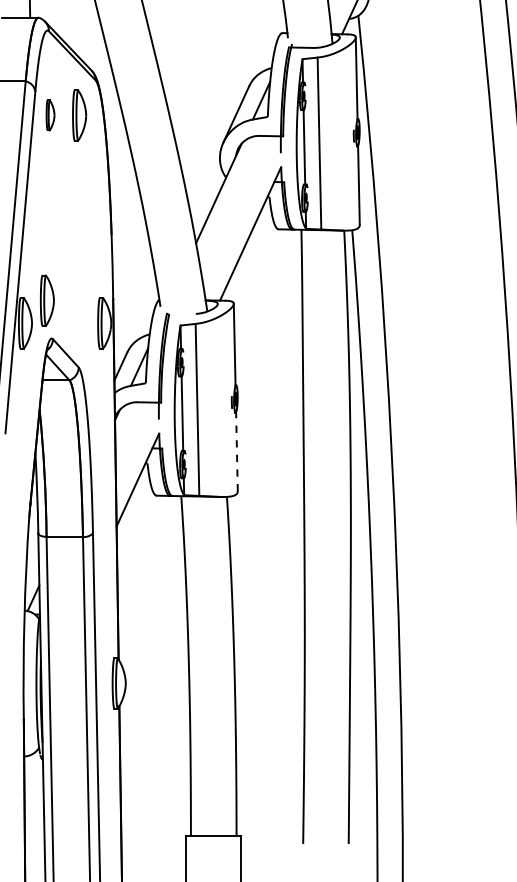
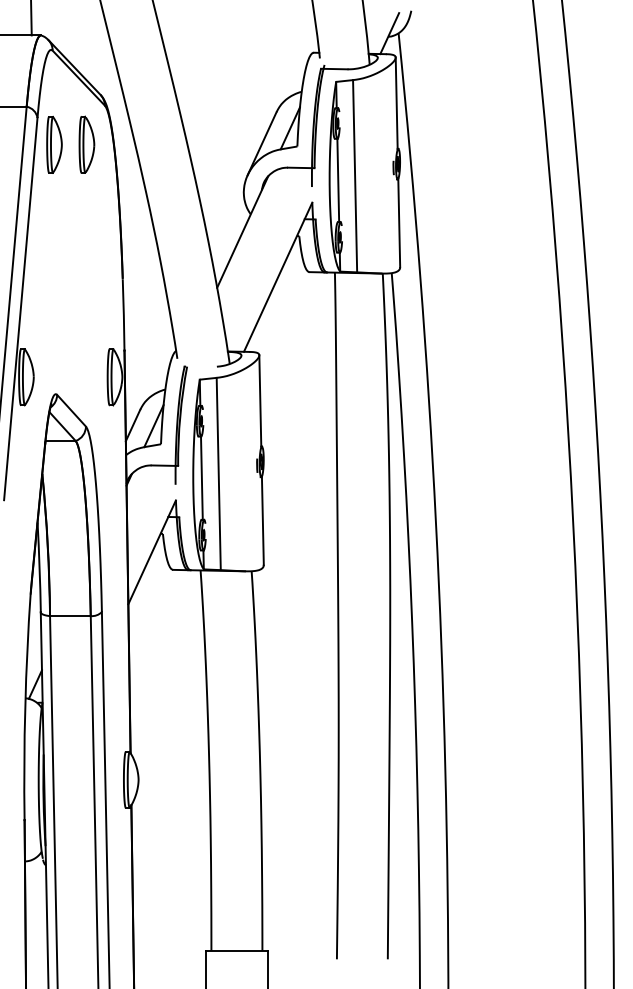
part: (50, 115) -> (54, 144), size x1.67
part: (46, 300) -> (50, 351), removed
line: (236, 451) -> (262, 520), dashed -> solid

